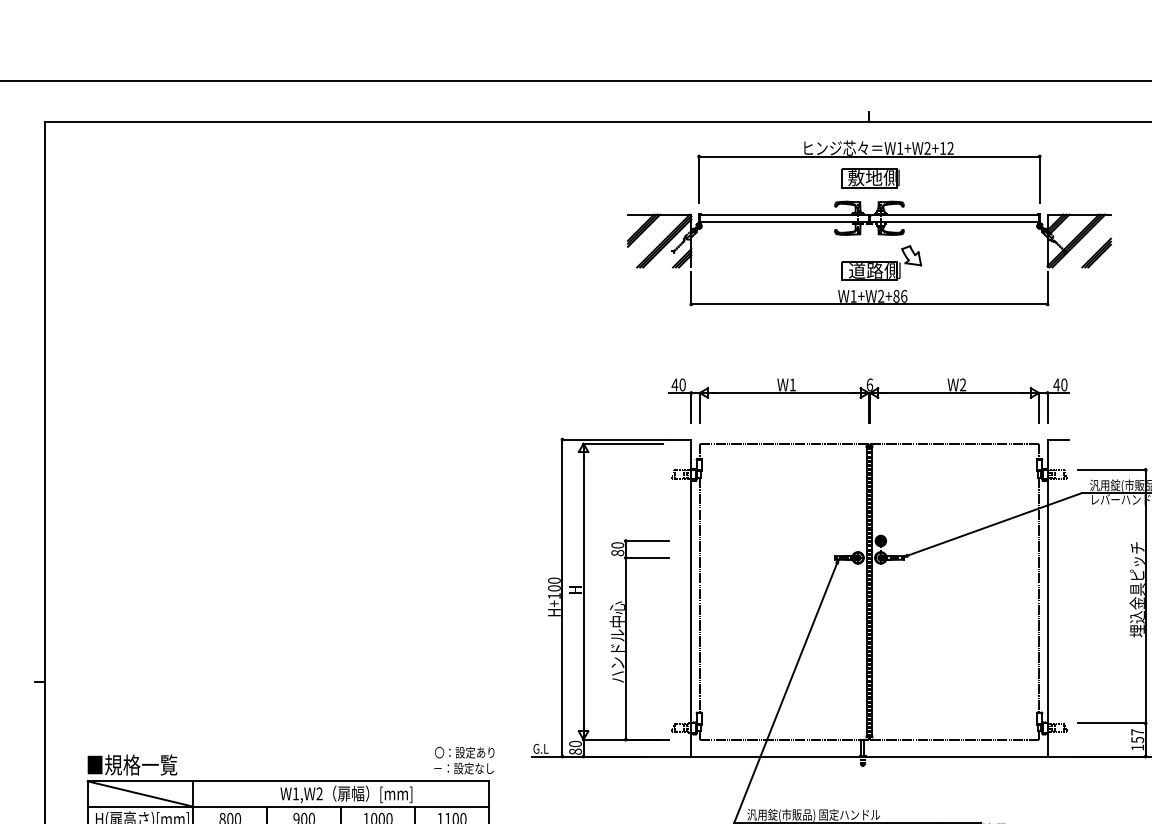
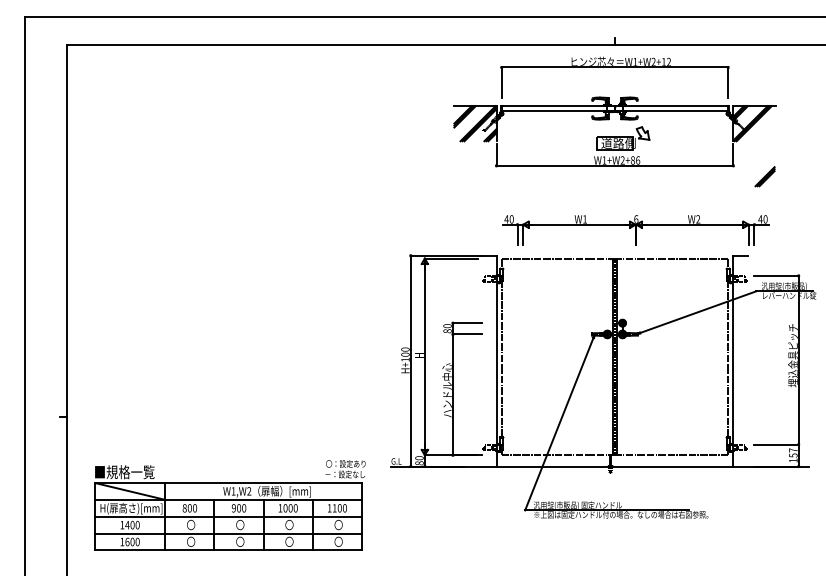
part: (870, 177) -> (615, 81), removed
part: (1095, 252) -> (764, 176), moved
part: (868, 401) -> (635, 230), moved

